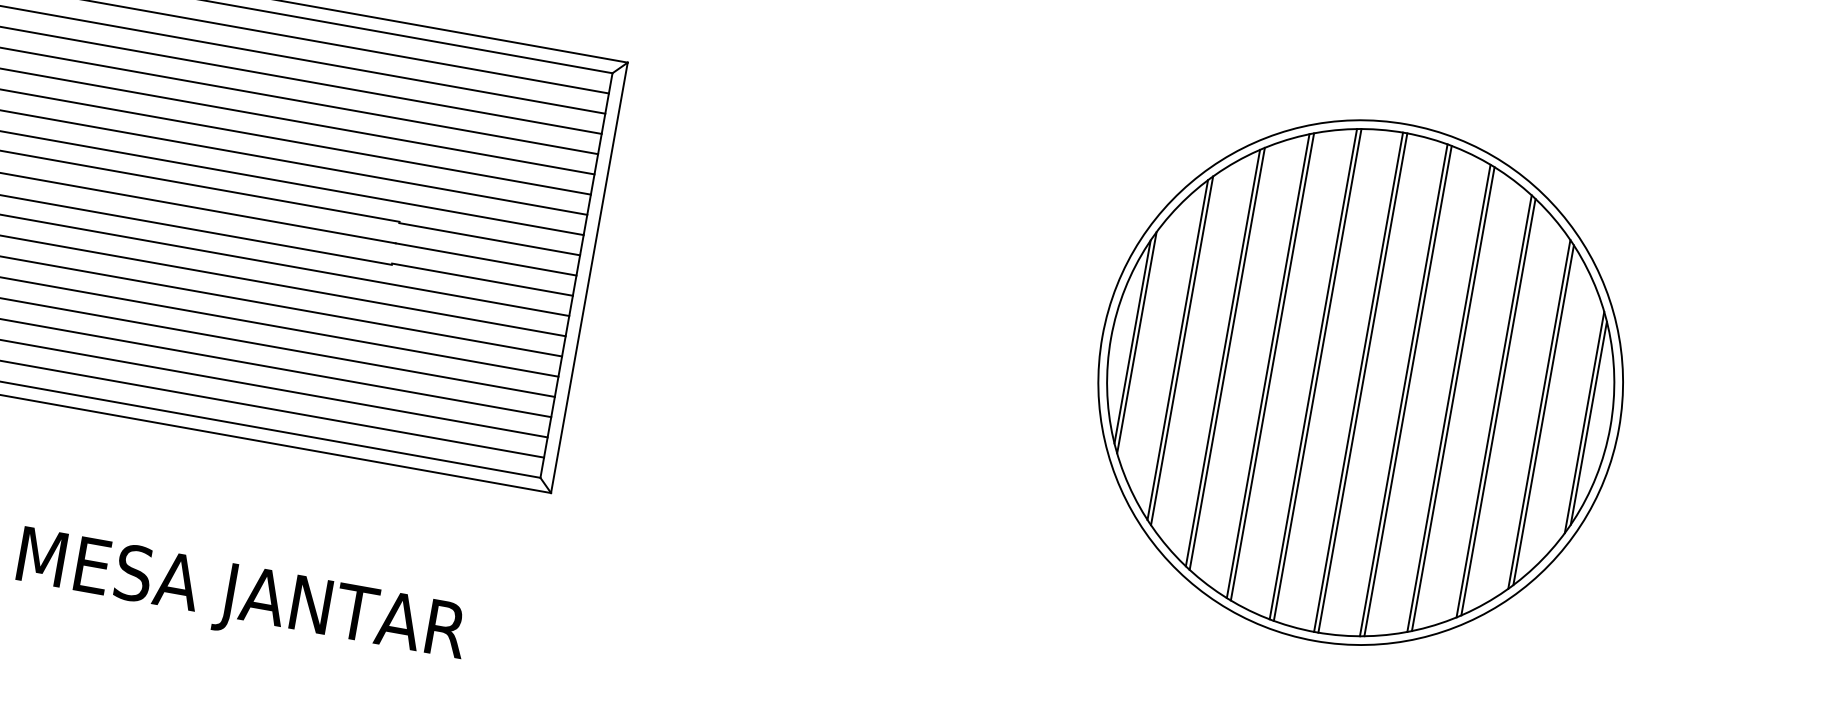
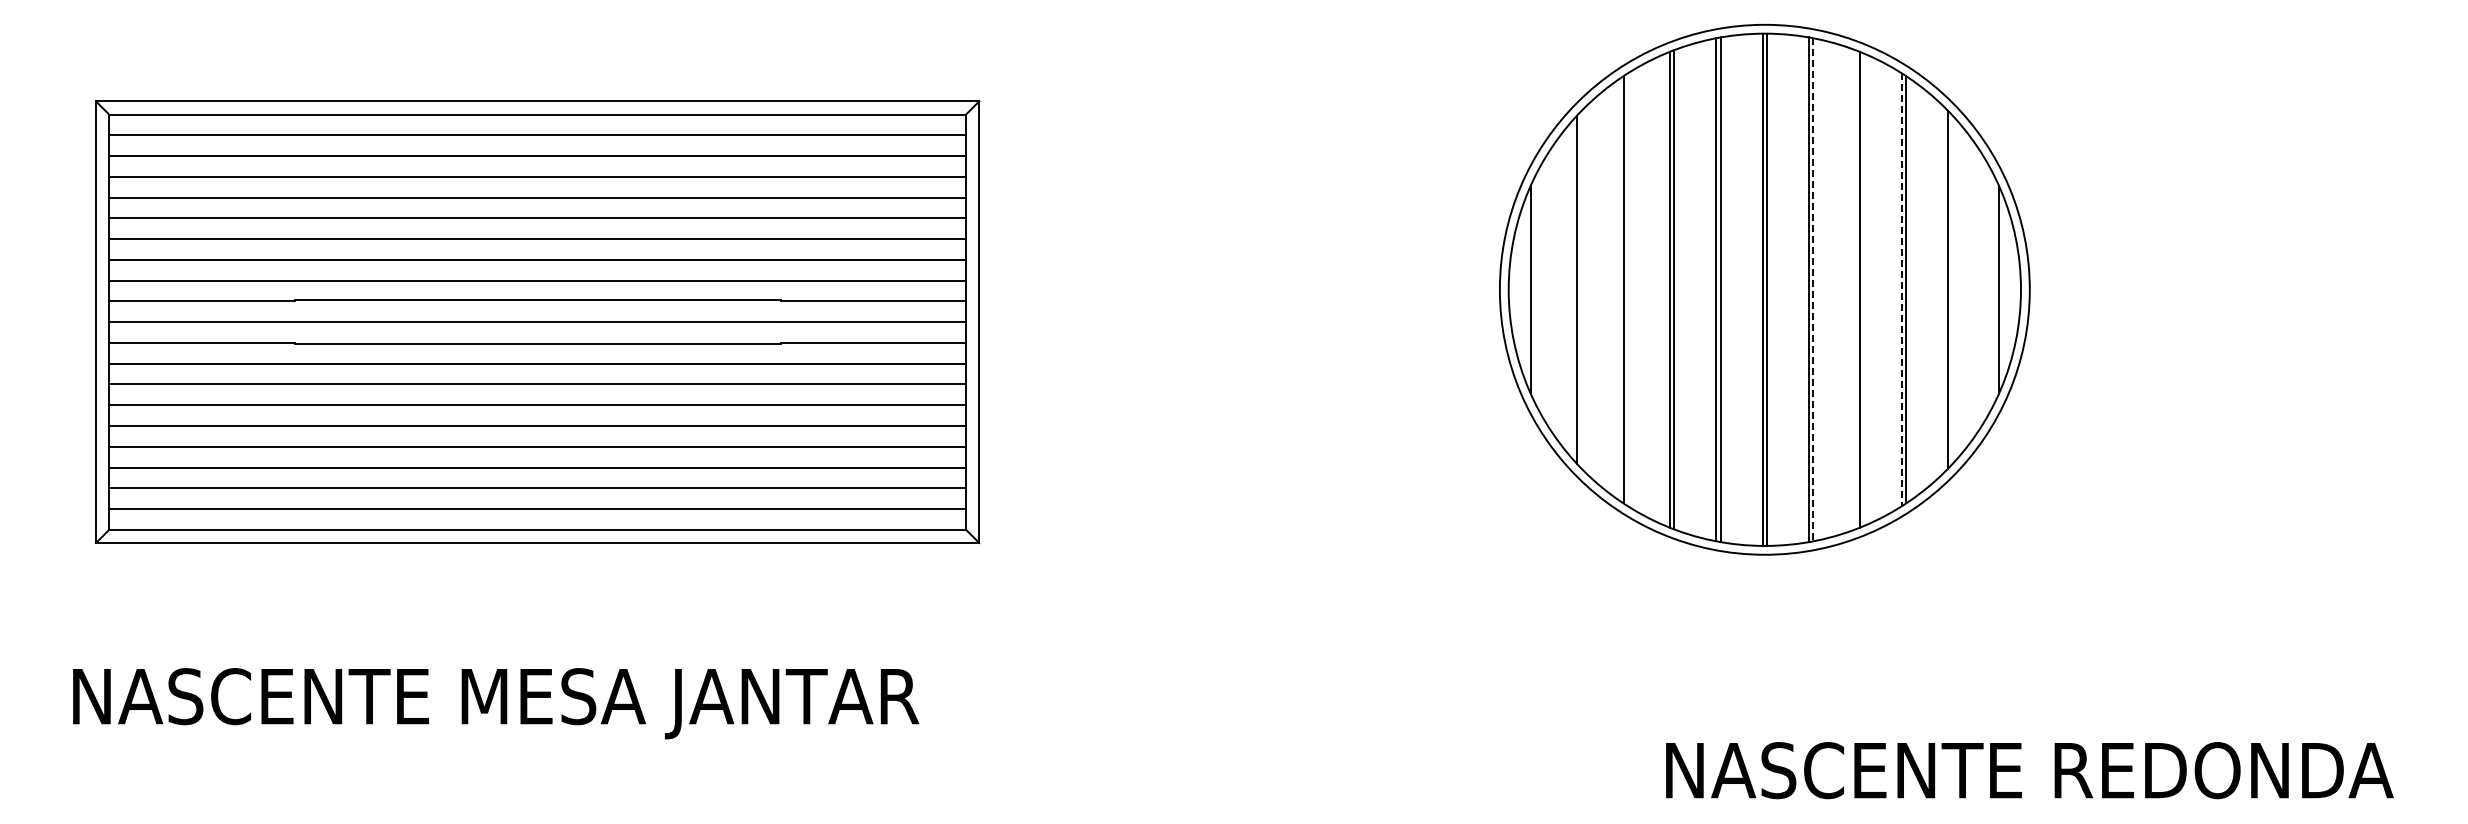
line: (1137, 342) -> (1535, 289), removed
line: (1182, 350) -> (1581, 289), removed
line: (1226, 358) -> (1627, 289), removed
line: (1408, 391) -> (1813, 290), solid -> dashed
line: (1449, 398) -> (1855, 289), removed
line: (1493, 407) -> (1901, 290), solid -> dashed
line: (1543, 414) -> (1952, 289), removed
line: (1584, 422) -> (1994, 289), removed

